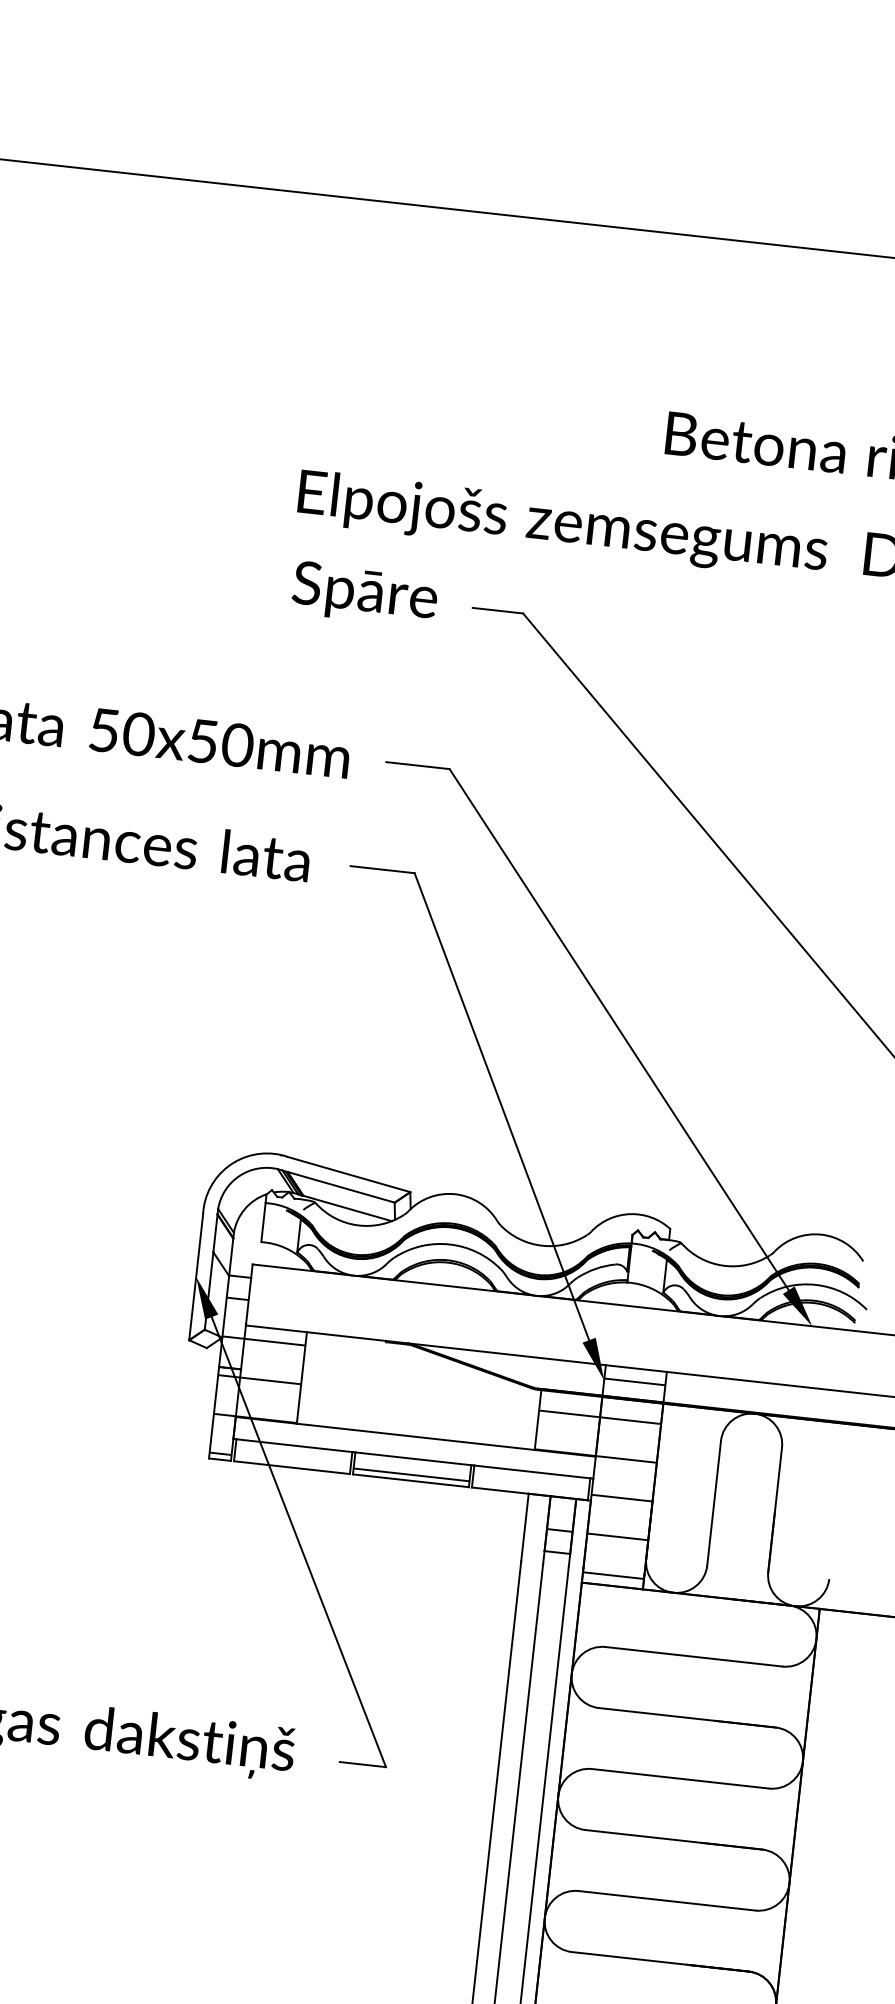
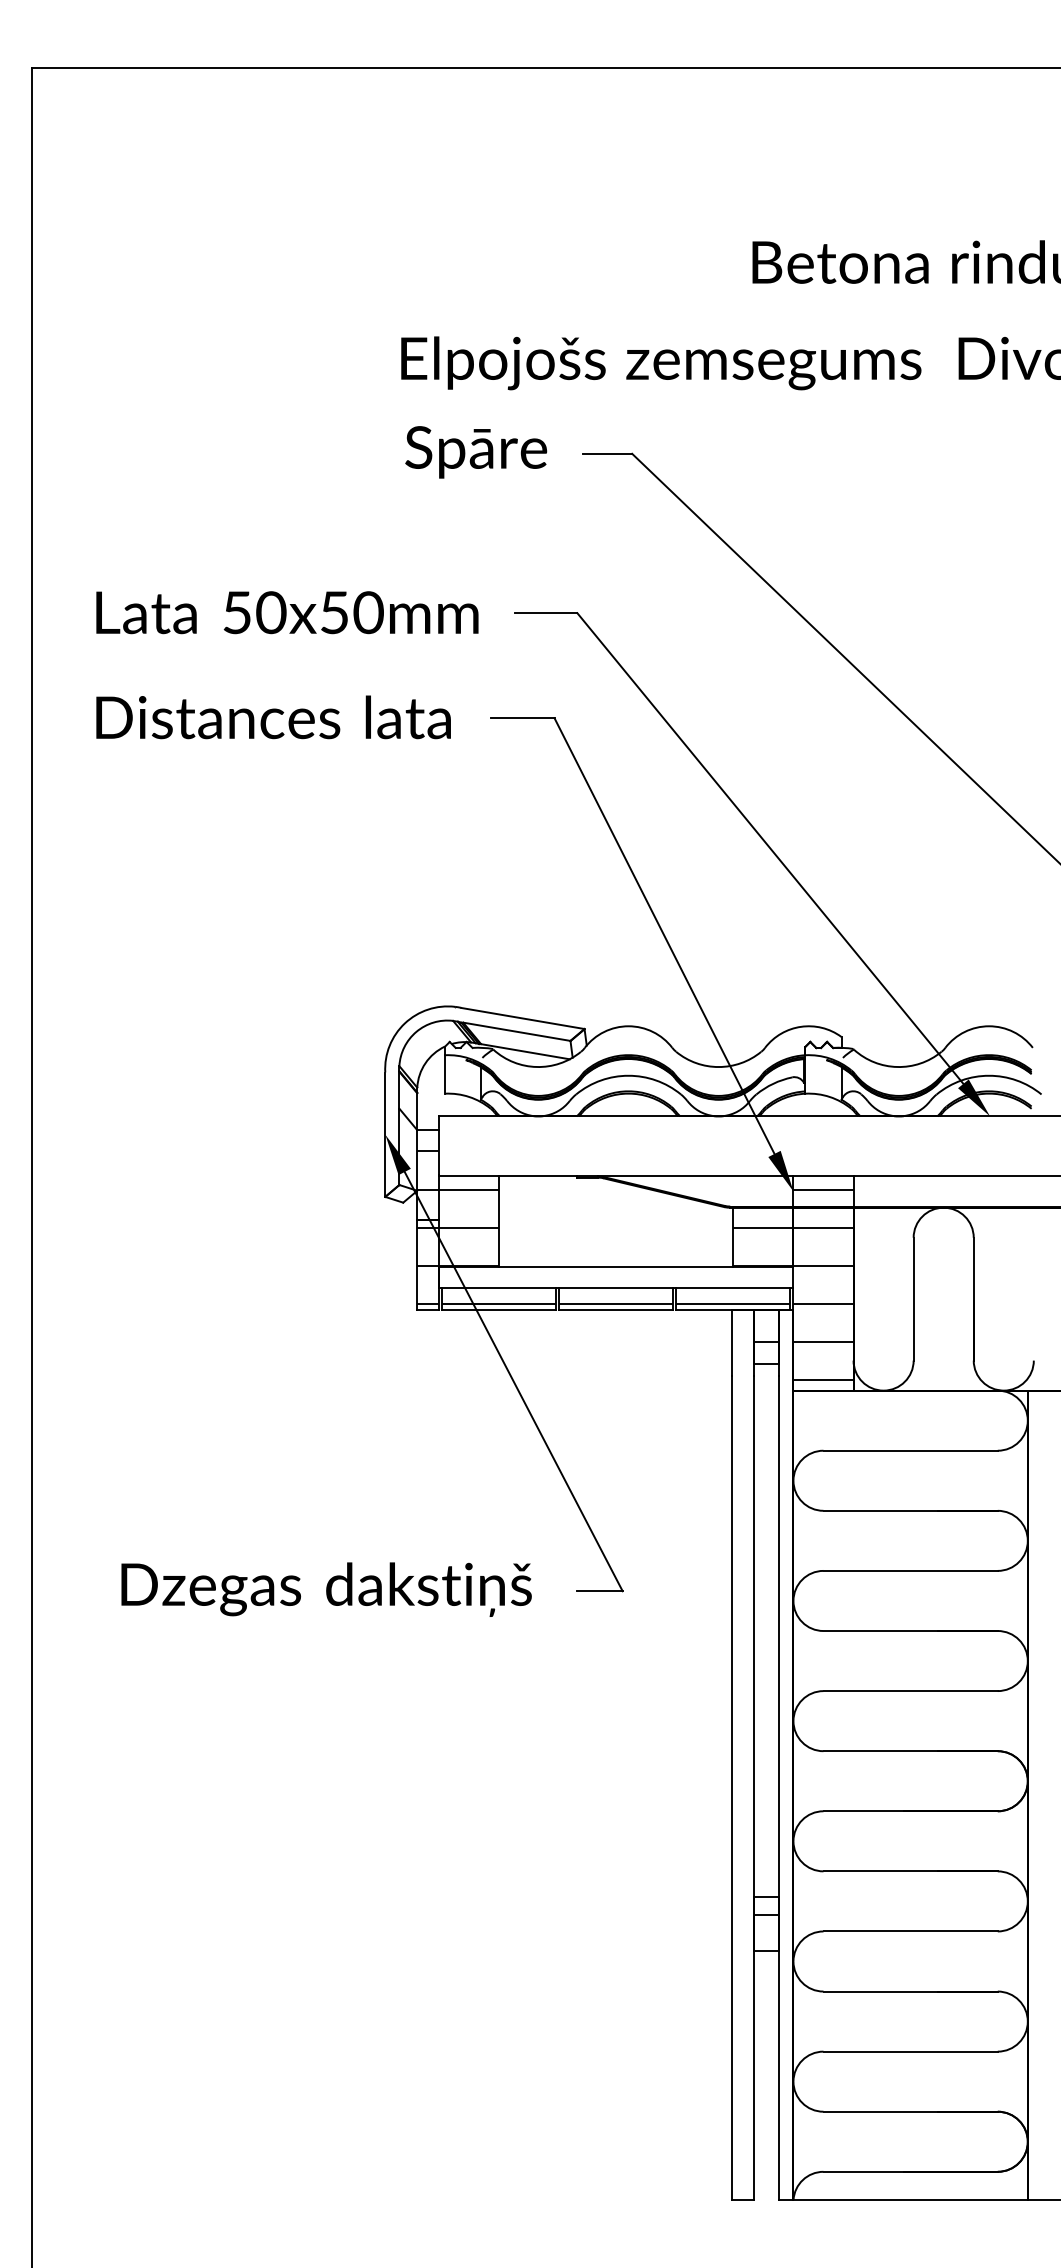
hatch: (292, 1462) -> (498, 1304), added
hatch: (530, 1488) -> (733, 1304), added

